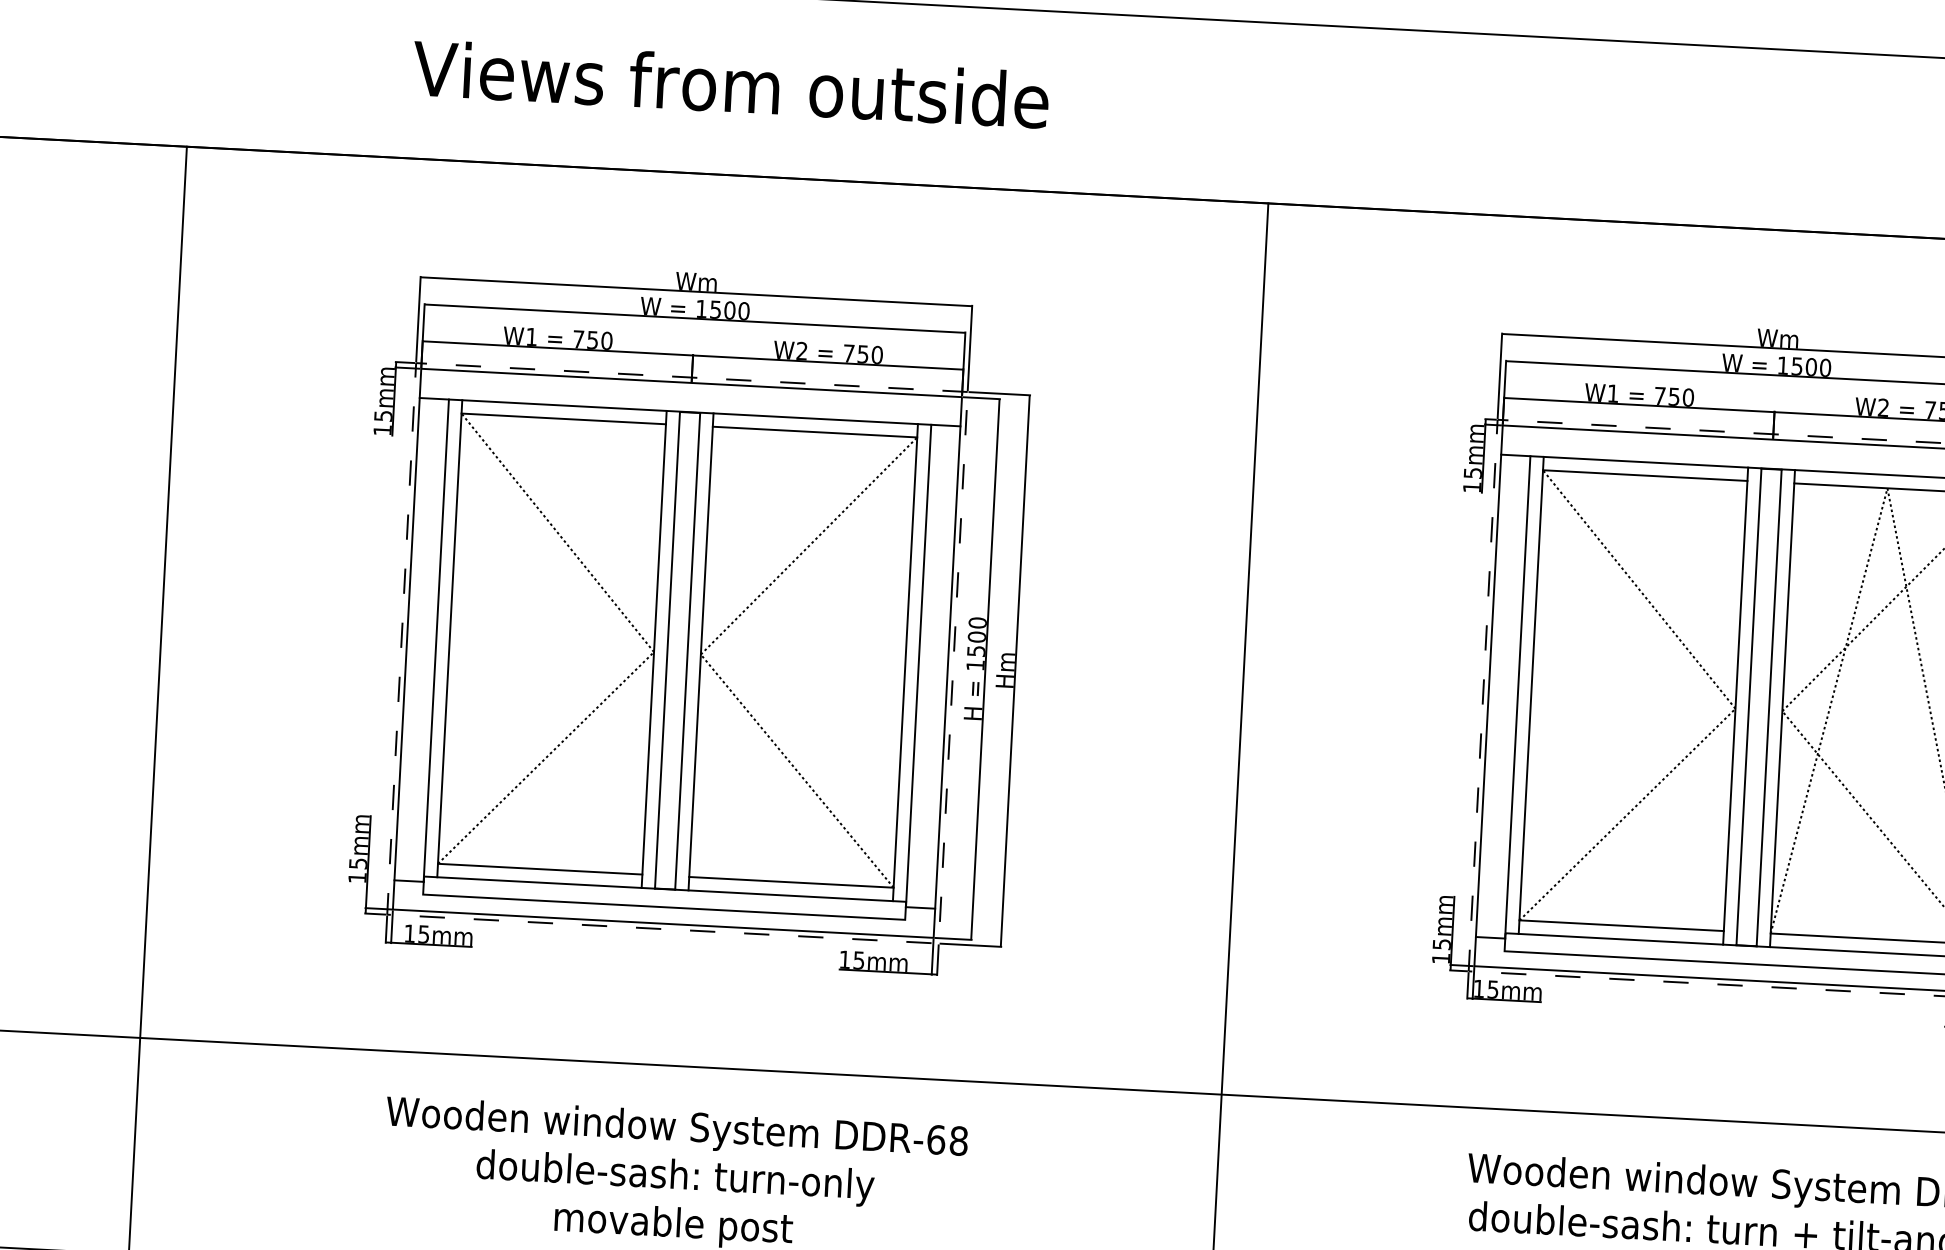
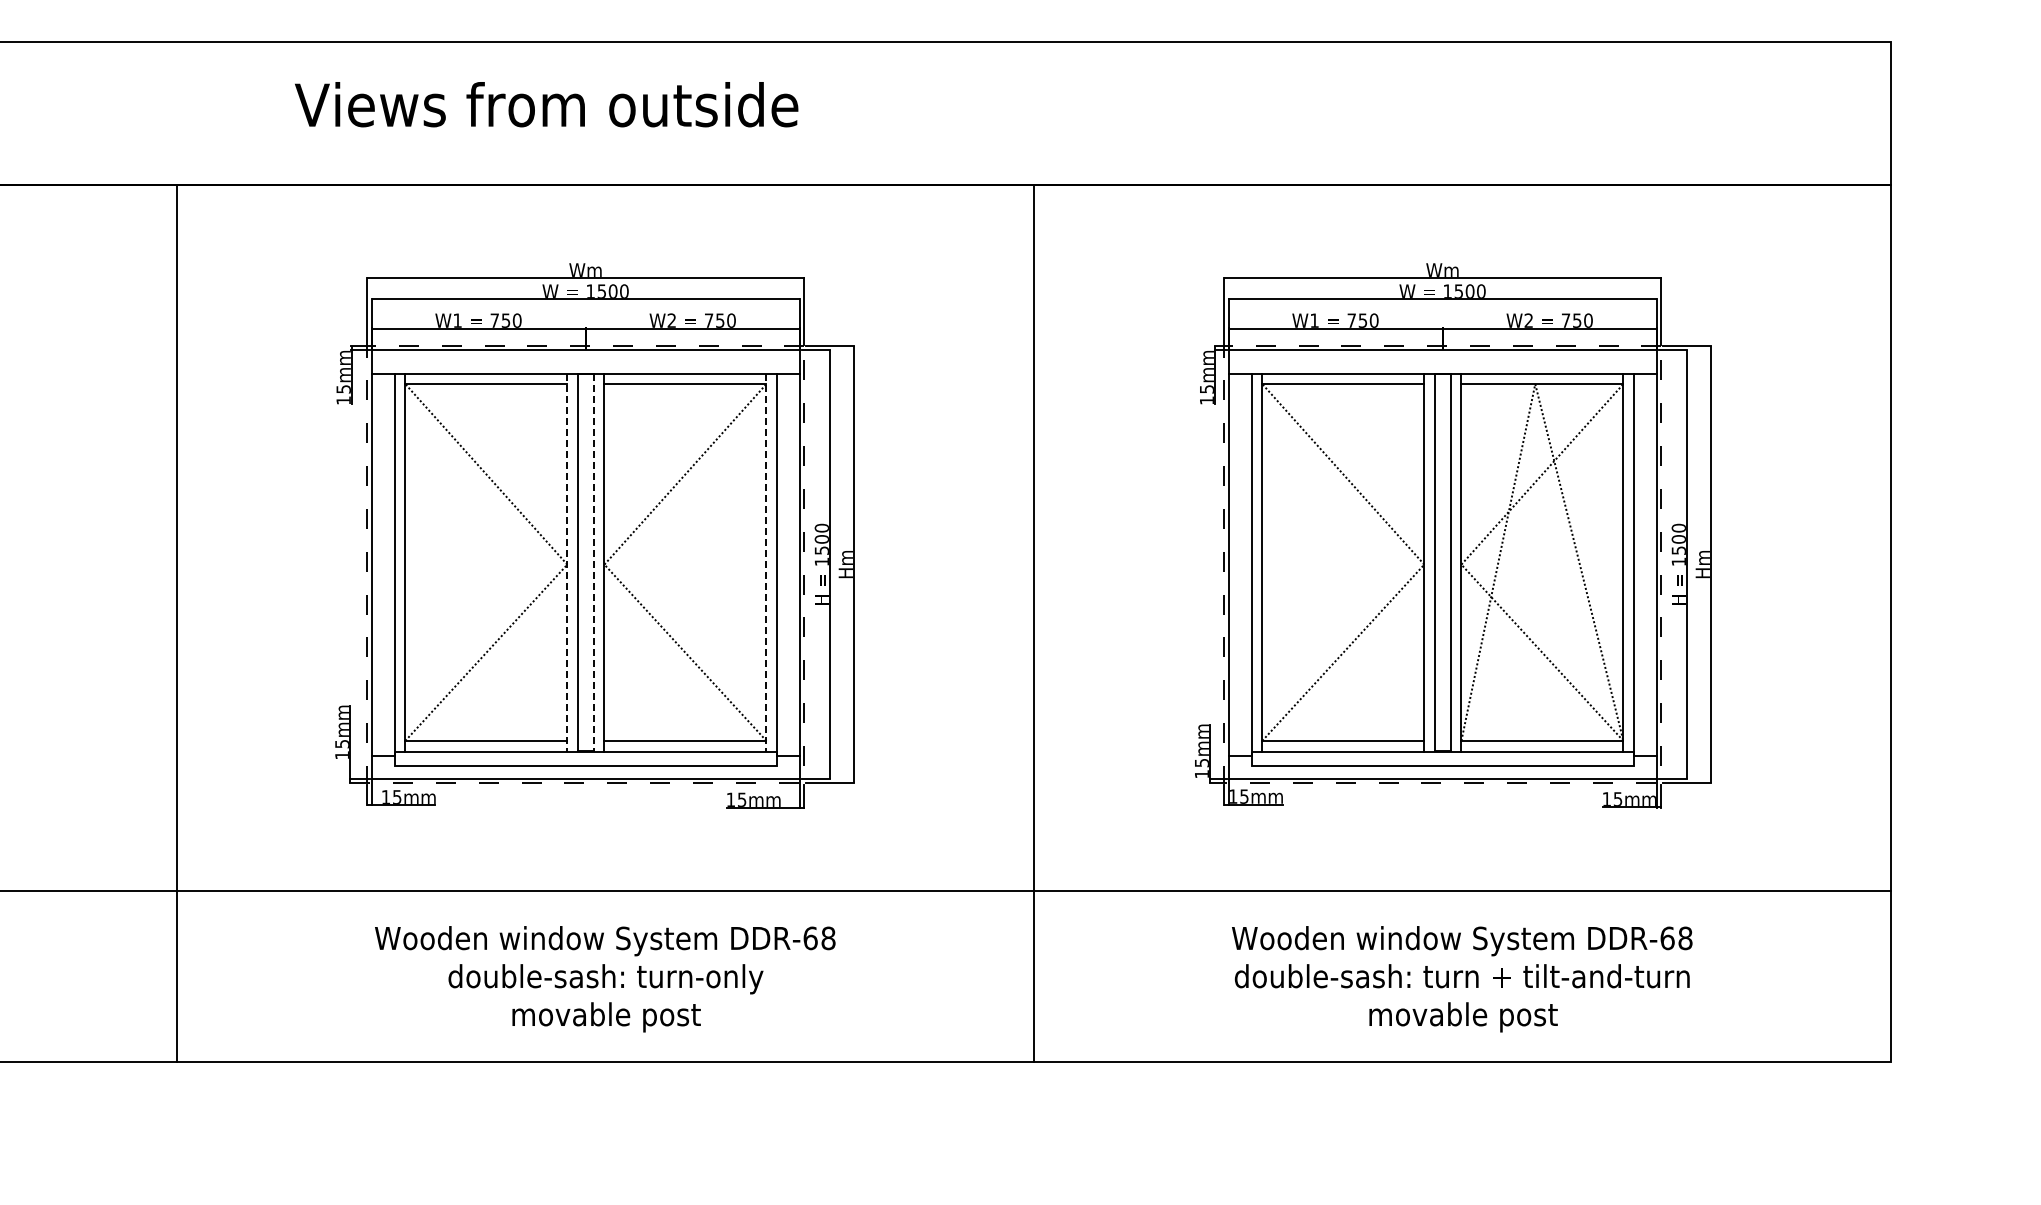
text: (730, 83) -> (546, 104), moved
line: (654, 649) -> (567, 562), solid -> dashed
line: (687, 651) -> (593, 562), solid -> dashed
line: (905, 662) -> (766, 562), solid -> dashed

